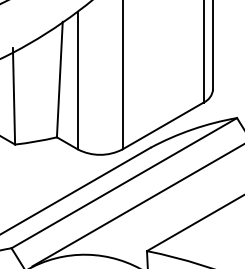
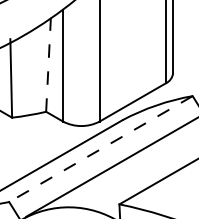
line: (59, 79) -> (48, 64), solid -> dashed
line: (123, 183) -> (100, 149), solid -> dashed

